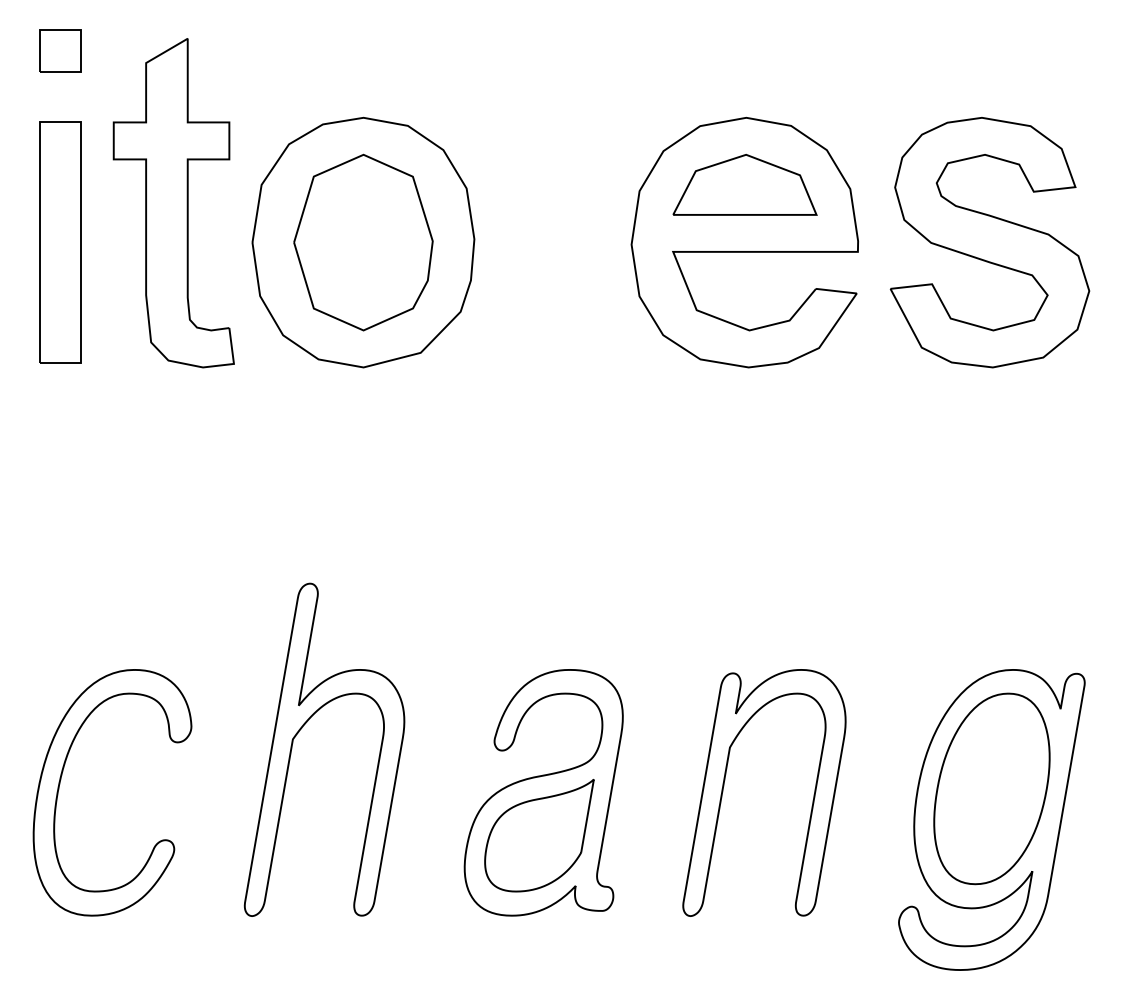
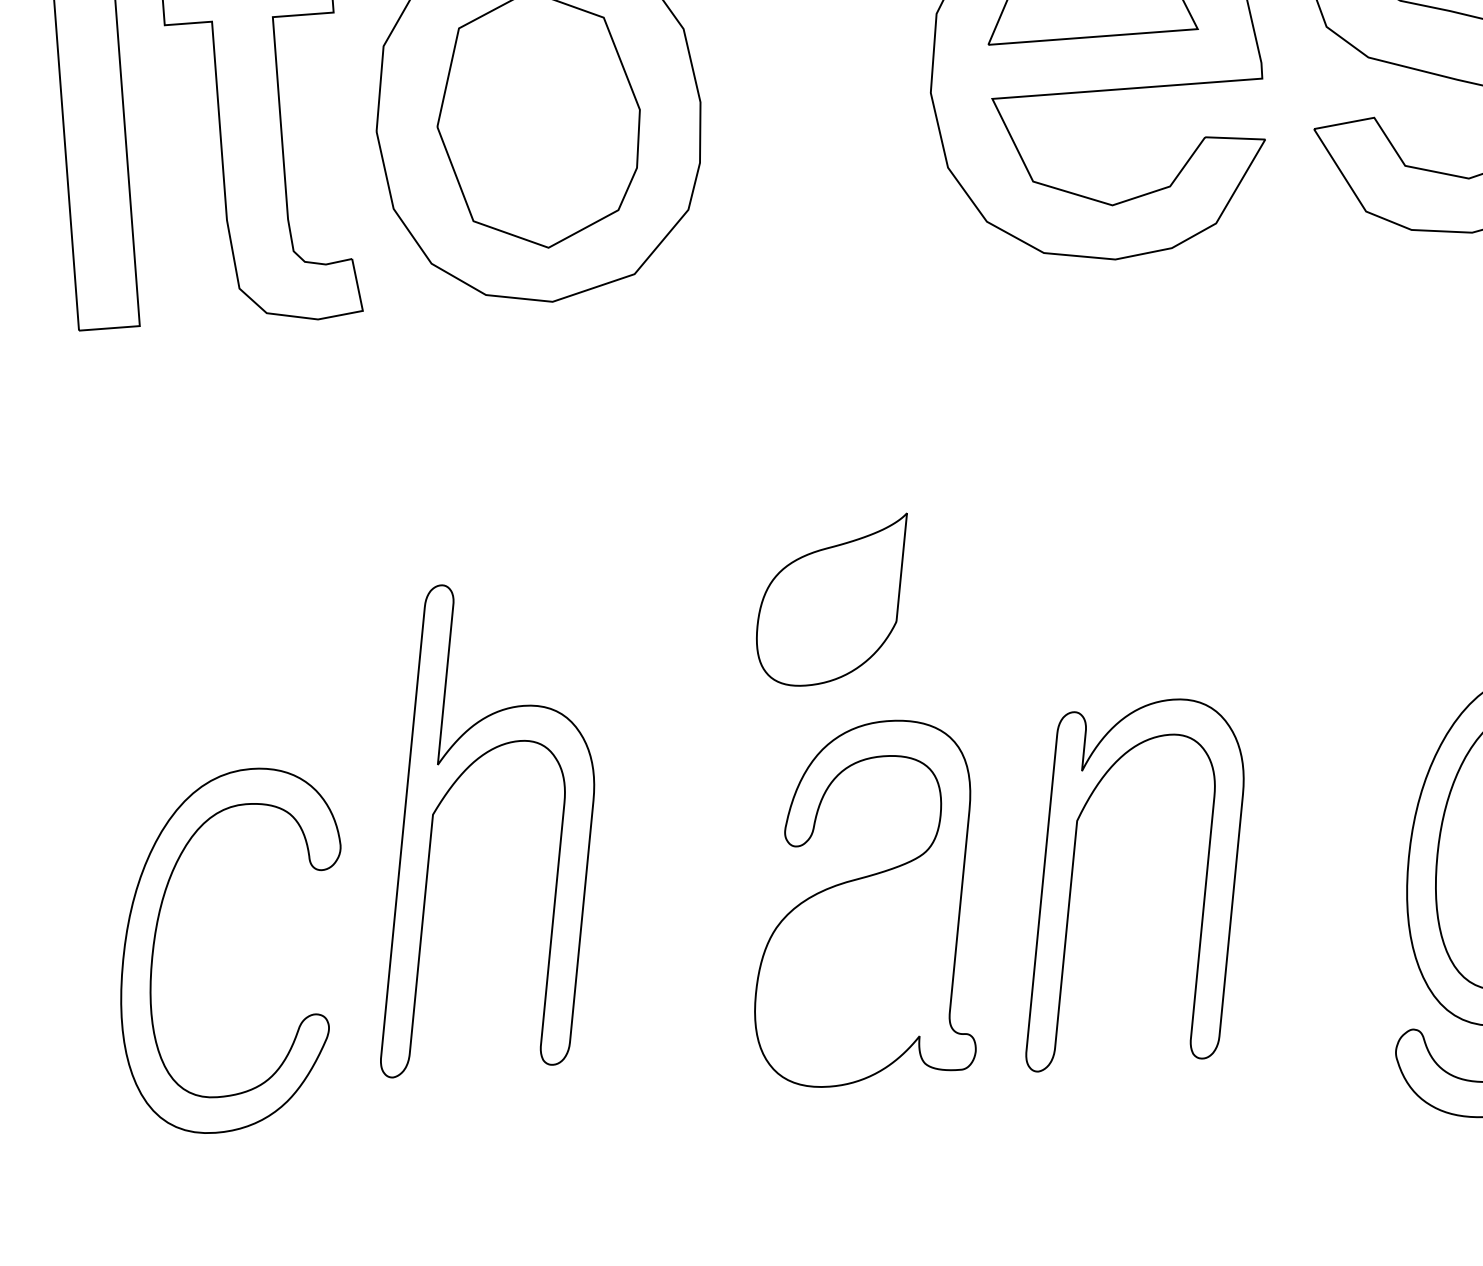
part: (299, 732) -> (441, 803), moved
part: (724, 786) -> (1073, 878), moved
part: (539, 835) -> (833, 601), moved

